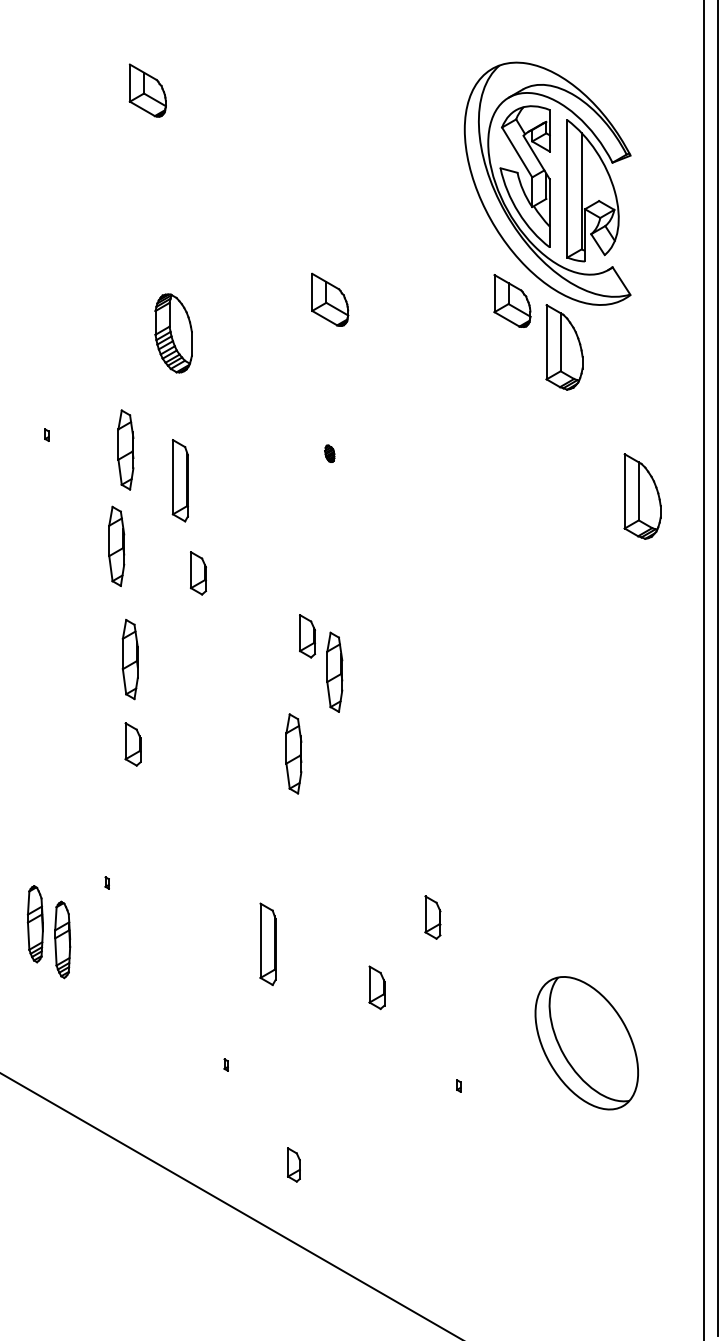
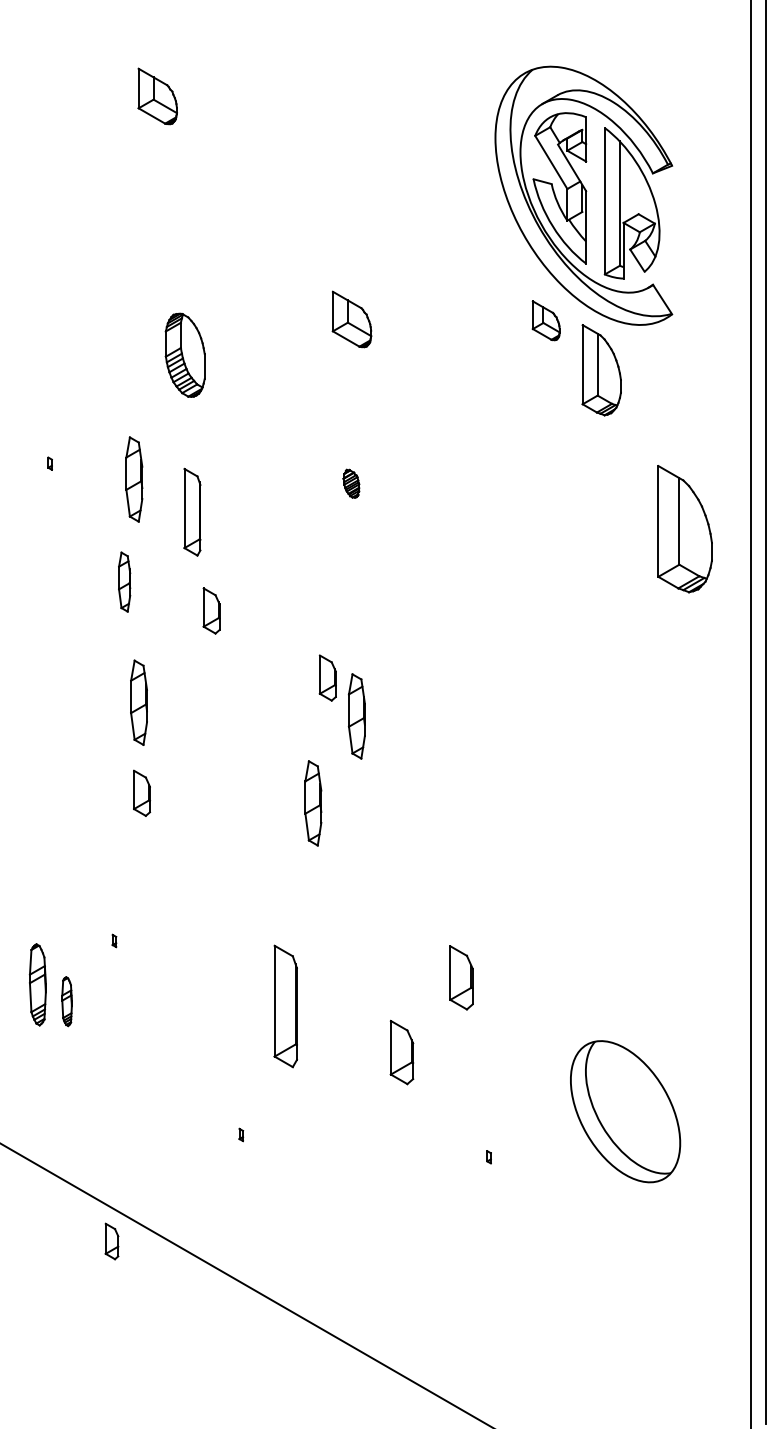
part: (512, 300) -> (546, 320), size x0.7
part: (329, 453) -> (351, 483), size x1.6
part: (642, 496) -> (684, 529), size x1.4
part: (116, 545) -> (124, 581), size x0.7
part: (432, 917) -> (461, 977), size x1.4
part: (62, 939) -> (66, 1001), size x0.6
part: (267, 943) -> (285, 1005), size x1.4
part: (376, 987) -> (401, 1052), size x1.4
part: (293, 1164) -> (111, 1240), moved

